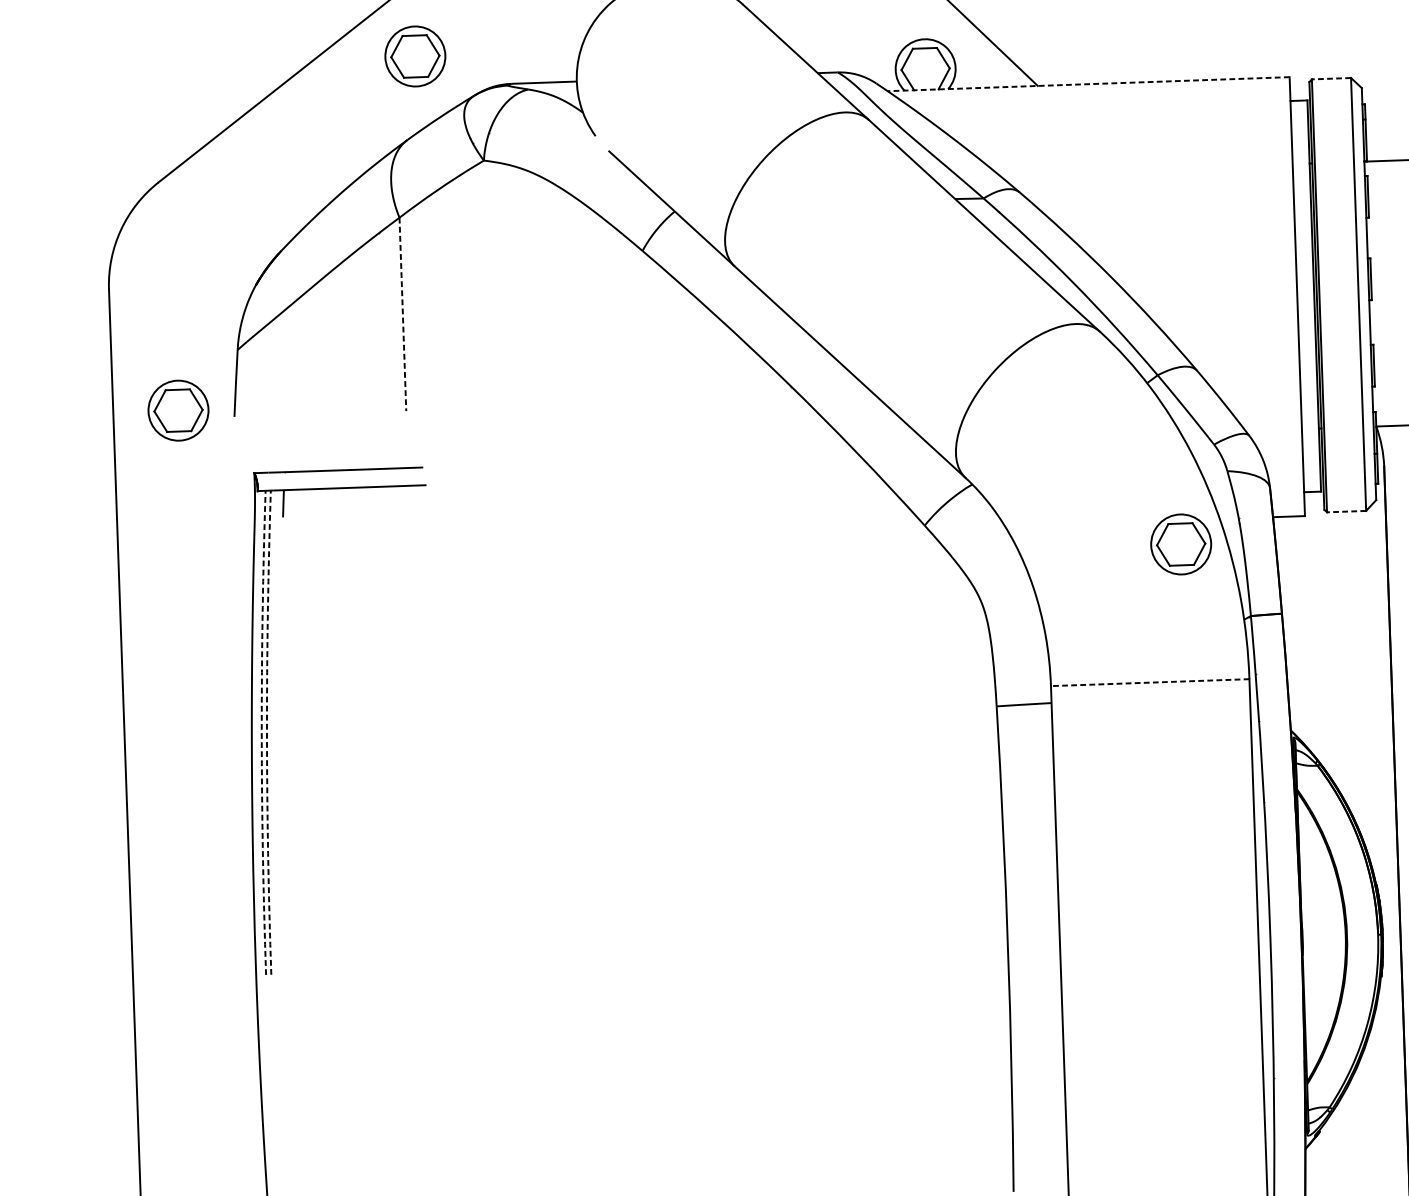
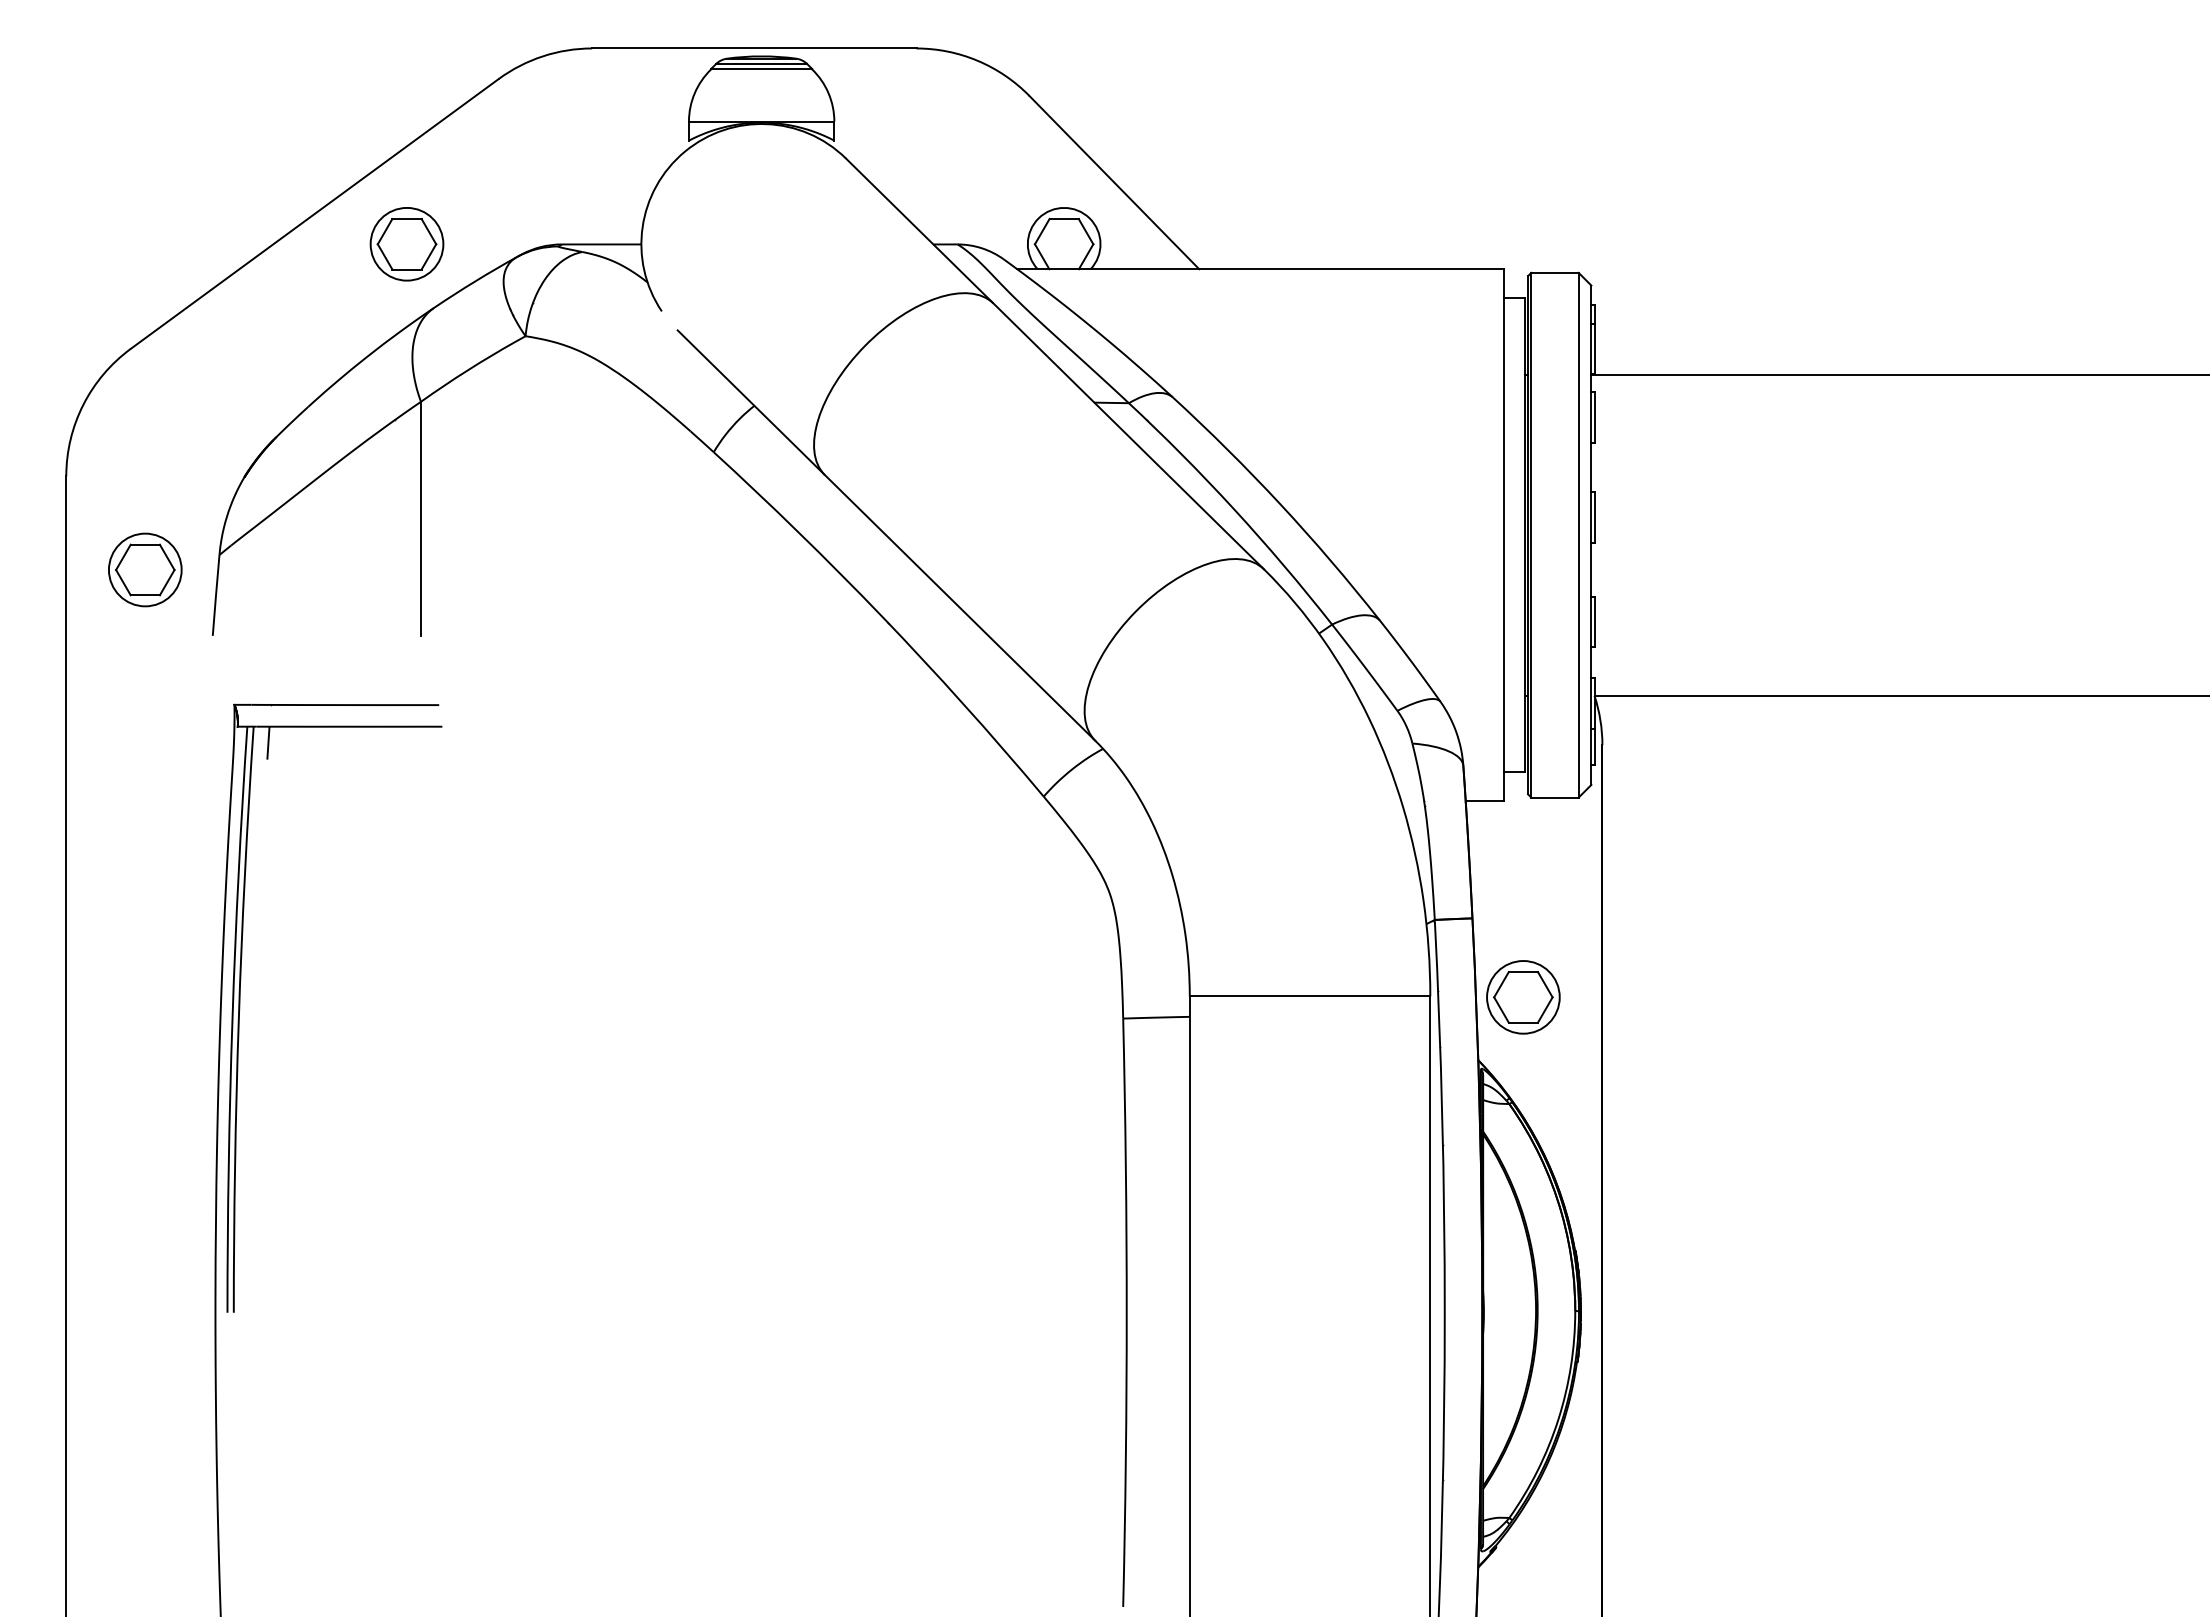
part: (414, 56) -> (406, 244), moved
line: (1331, 78) -> (1555, 272), dashed -> solid
line: (1088, 84) -> (1260, 269), dashed -> solid
line: (402, 314) -> (420, 519), dashed -> solid
part: (178, 410) -> (145, 569), moved
line: (1346, 511) -> (1555, 797), dashed -> solid
part: (1181, 544) -> (1523, 997), moved
line: (1149, 682) -> (1309, 996), dashed -> solid
arc: (261, 732) -> (232, 1019), dashed -> solid
arc: (266, 732) -> (238, 1019), dashed -> solid

